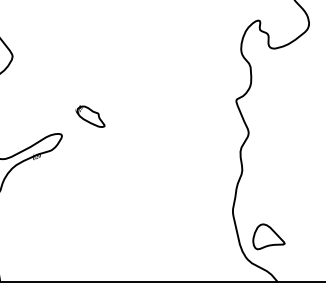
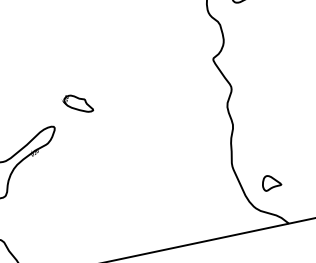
part: (268, 236) -> (271, 182), size x0.6

